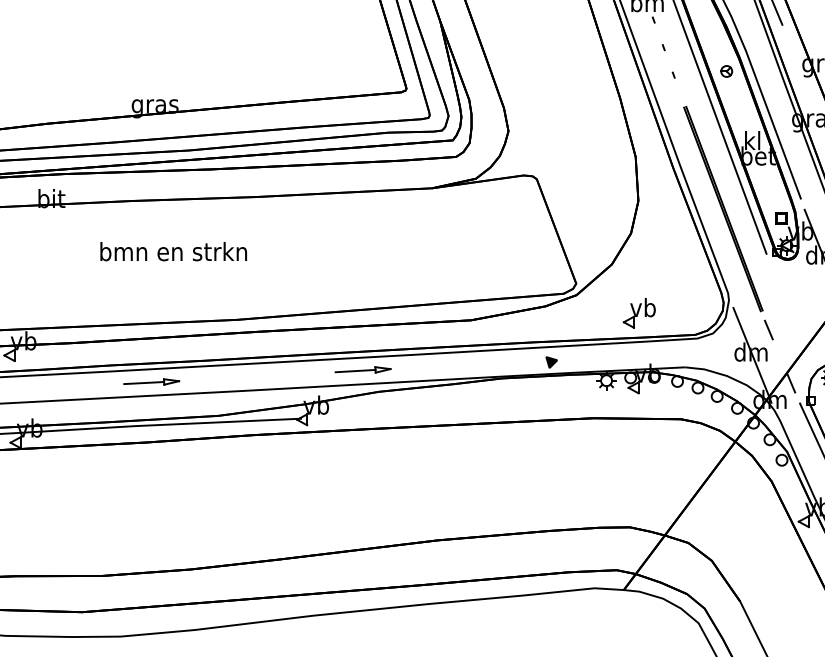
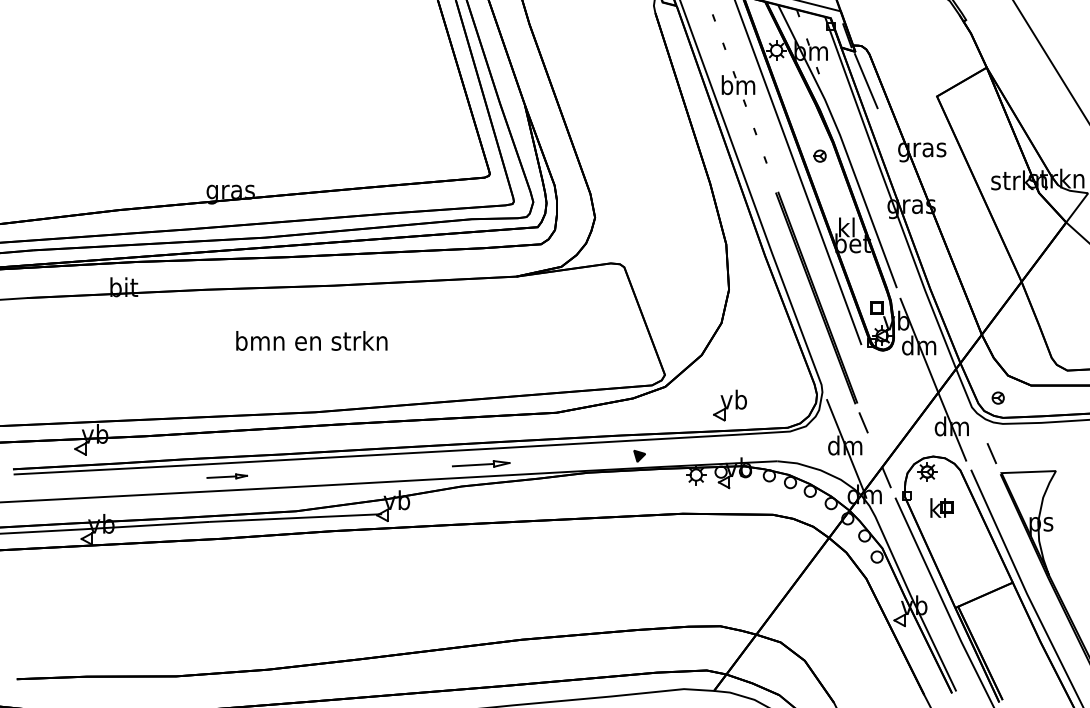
text: (173, 251) -> (311, 340), moved
part: (363, 369) -> (481, 463), moved
part: (152, 382) -> (227, 476), size x0.7

